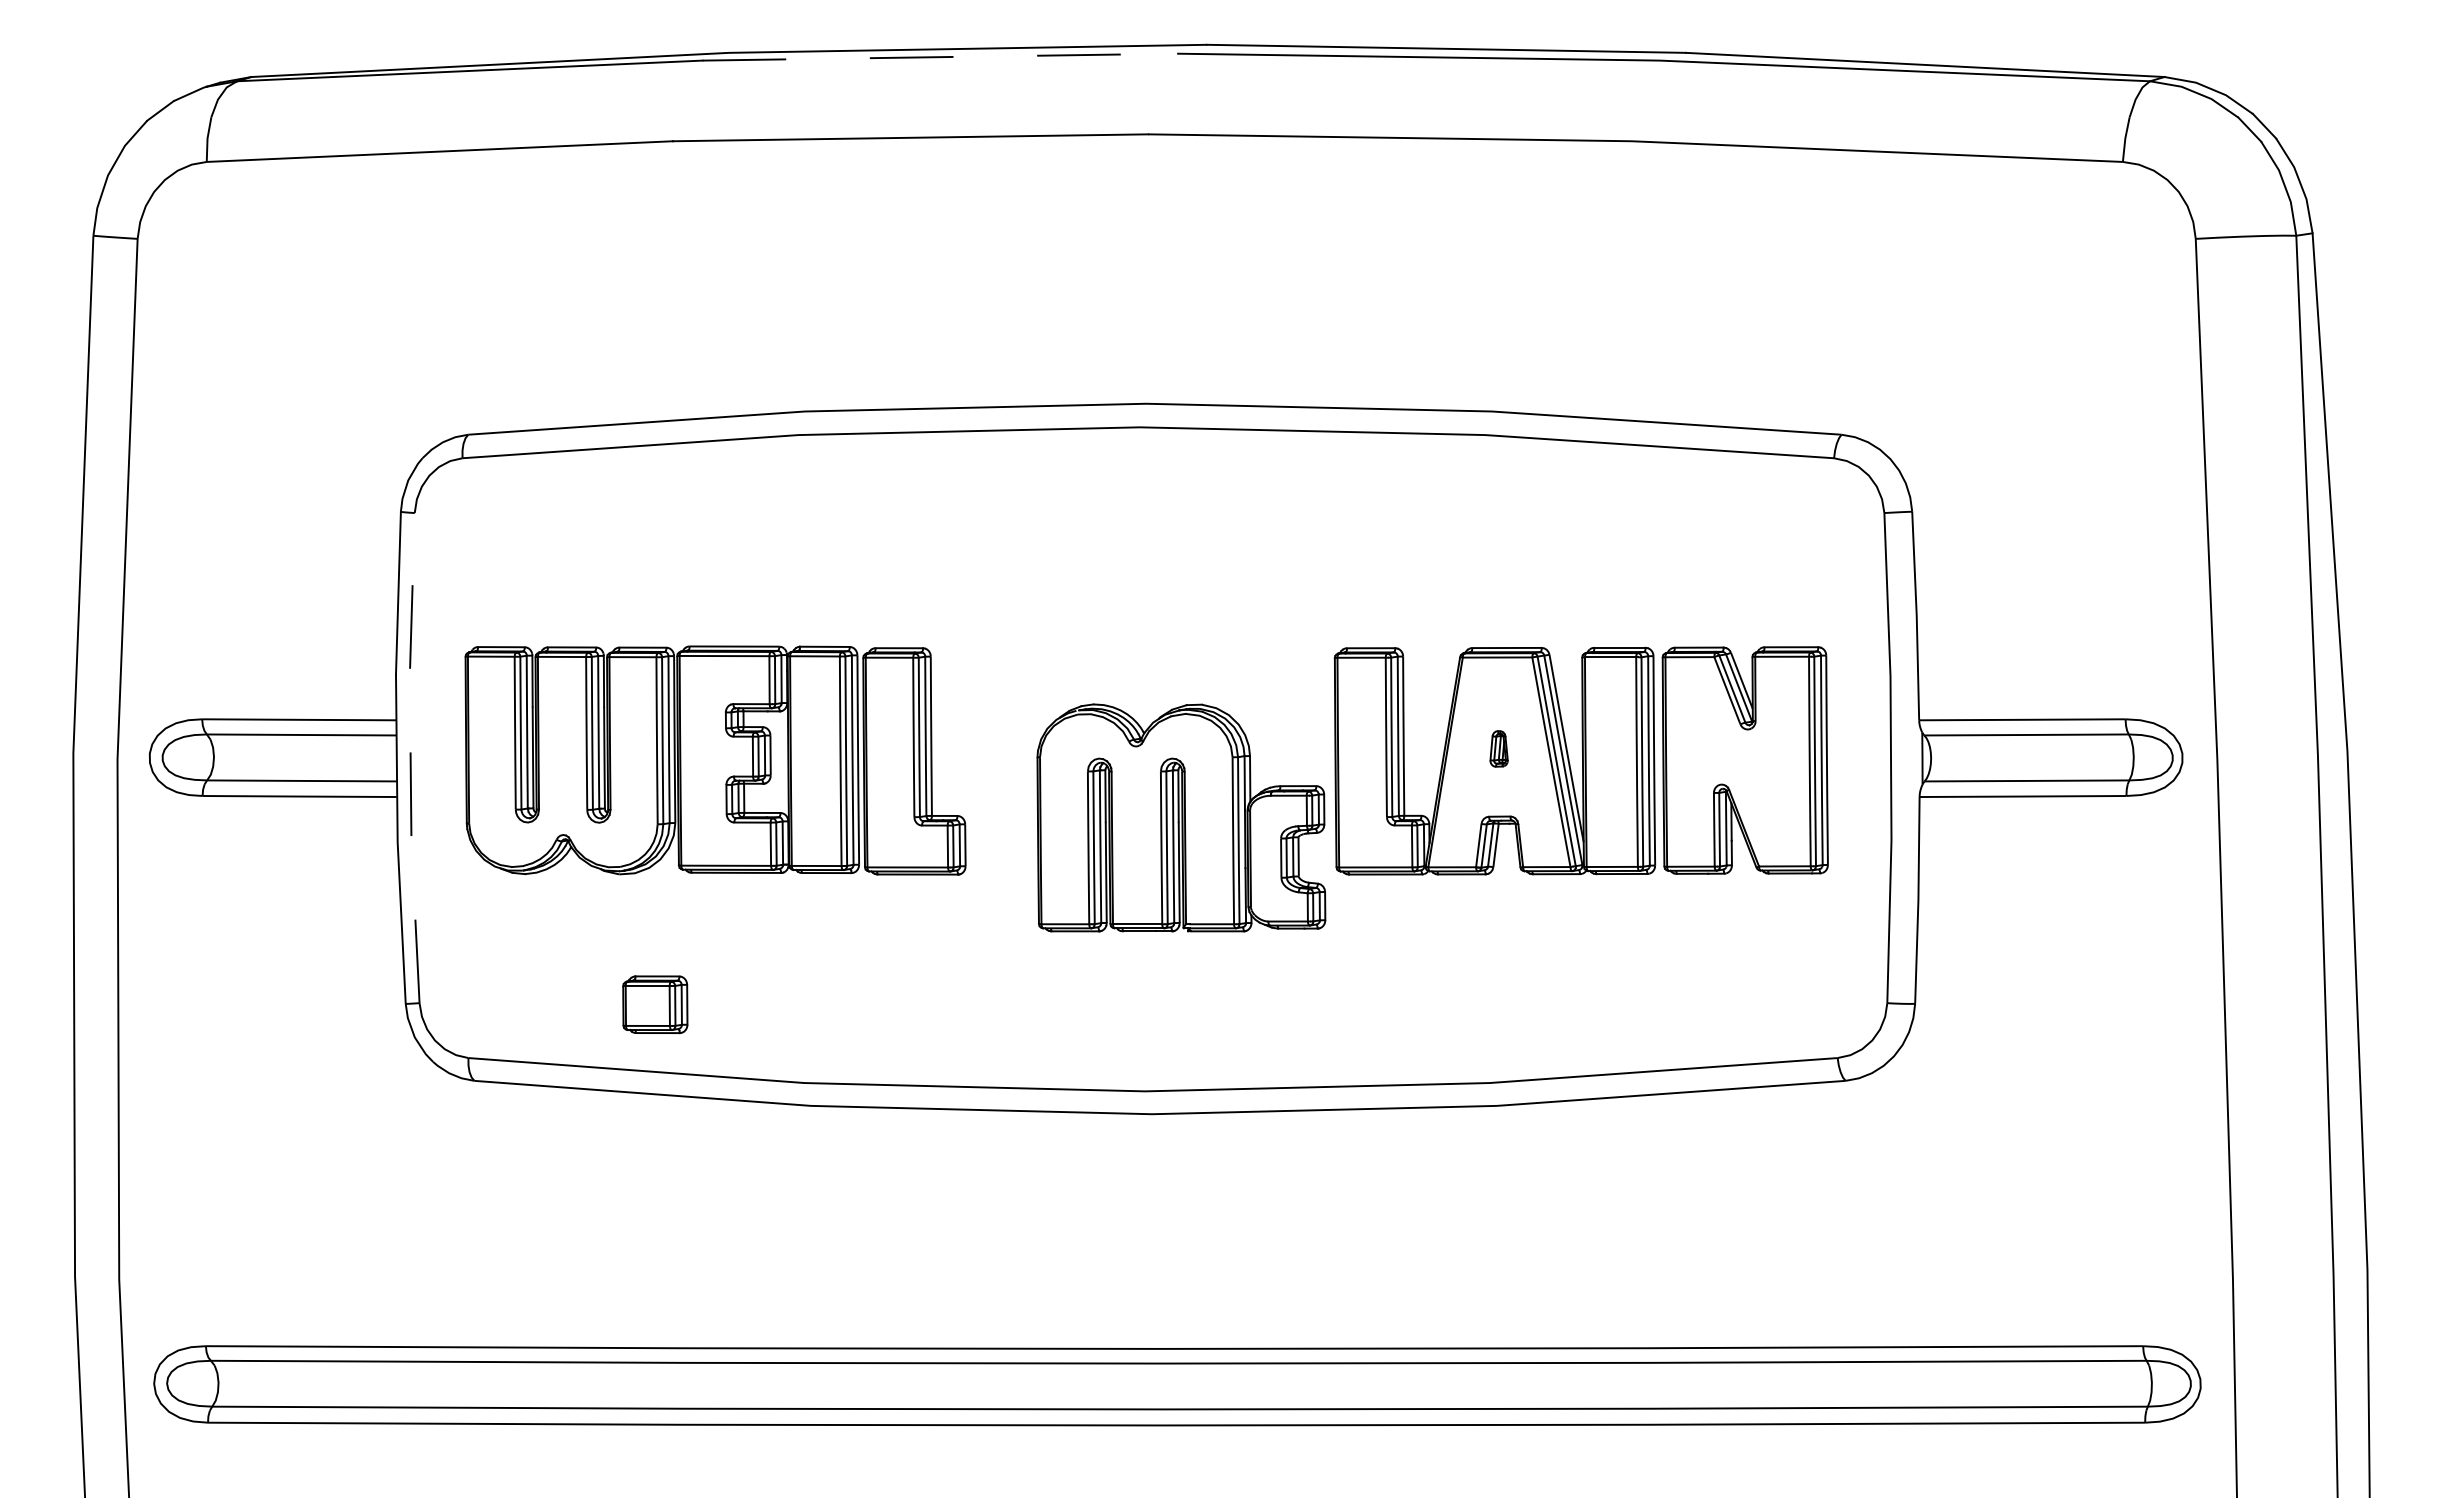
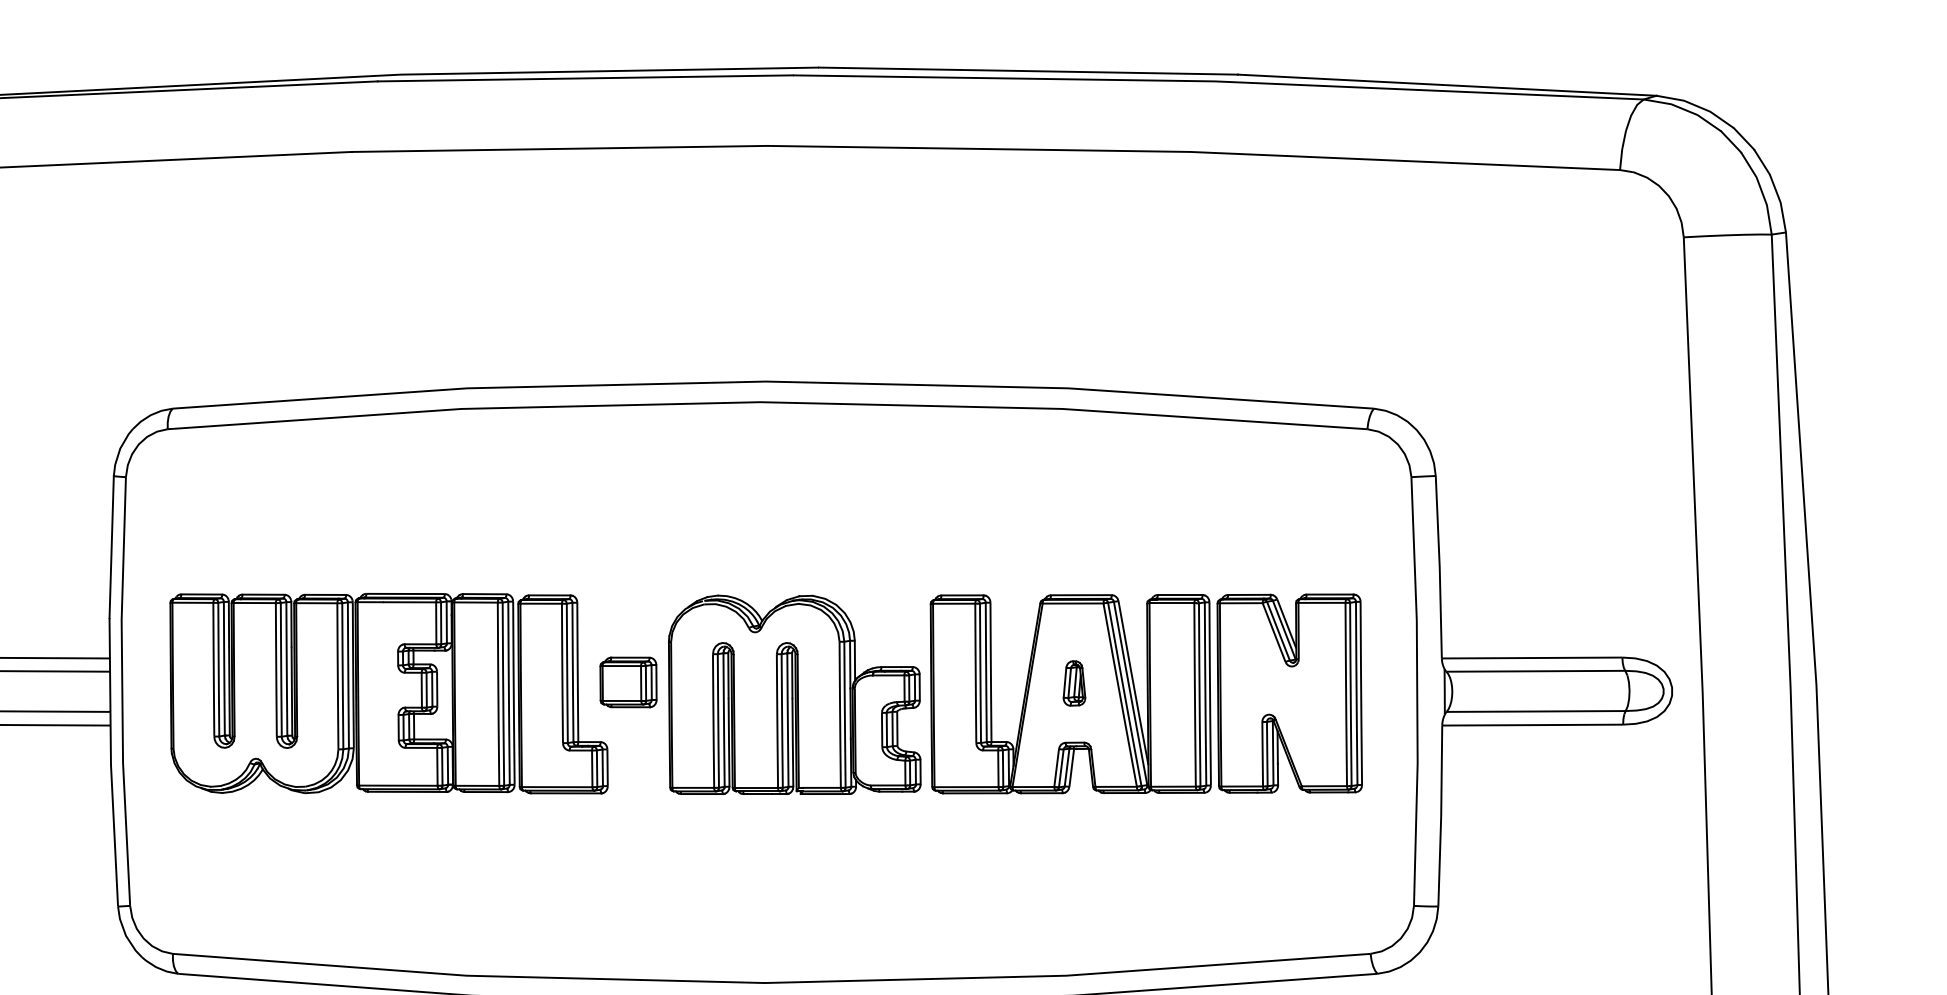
line: (940, 57) -> (585, 78), dashed -> solid
part: (1498, 748) -> (1073, 683), size x1.43
line: (410, 758) -> (122, 691), dashed -> solid
part: (1181, 817) -> (794, 694), moved
part: (655, 1004) -> (628, 682), moved

